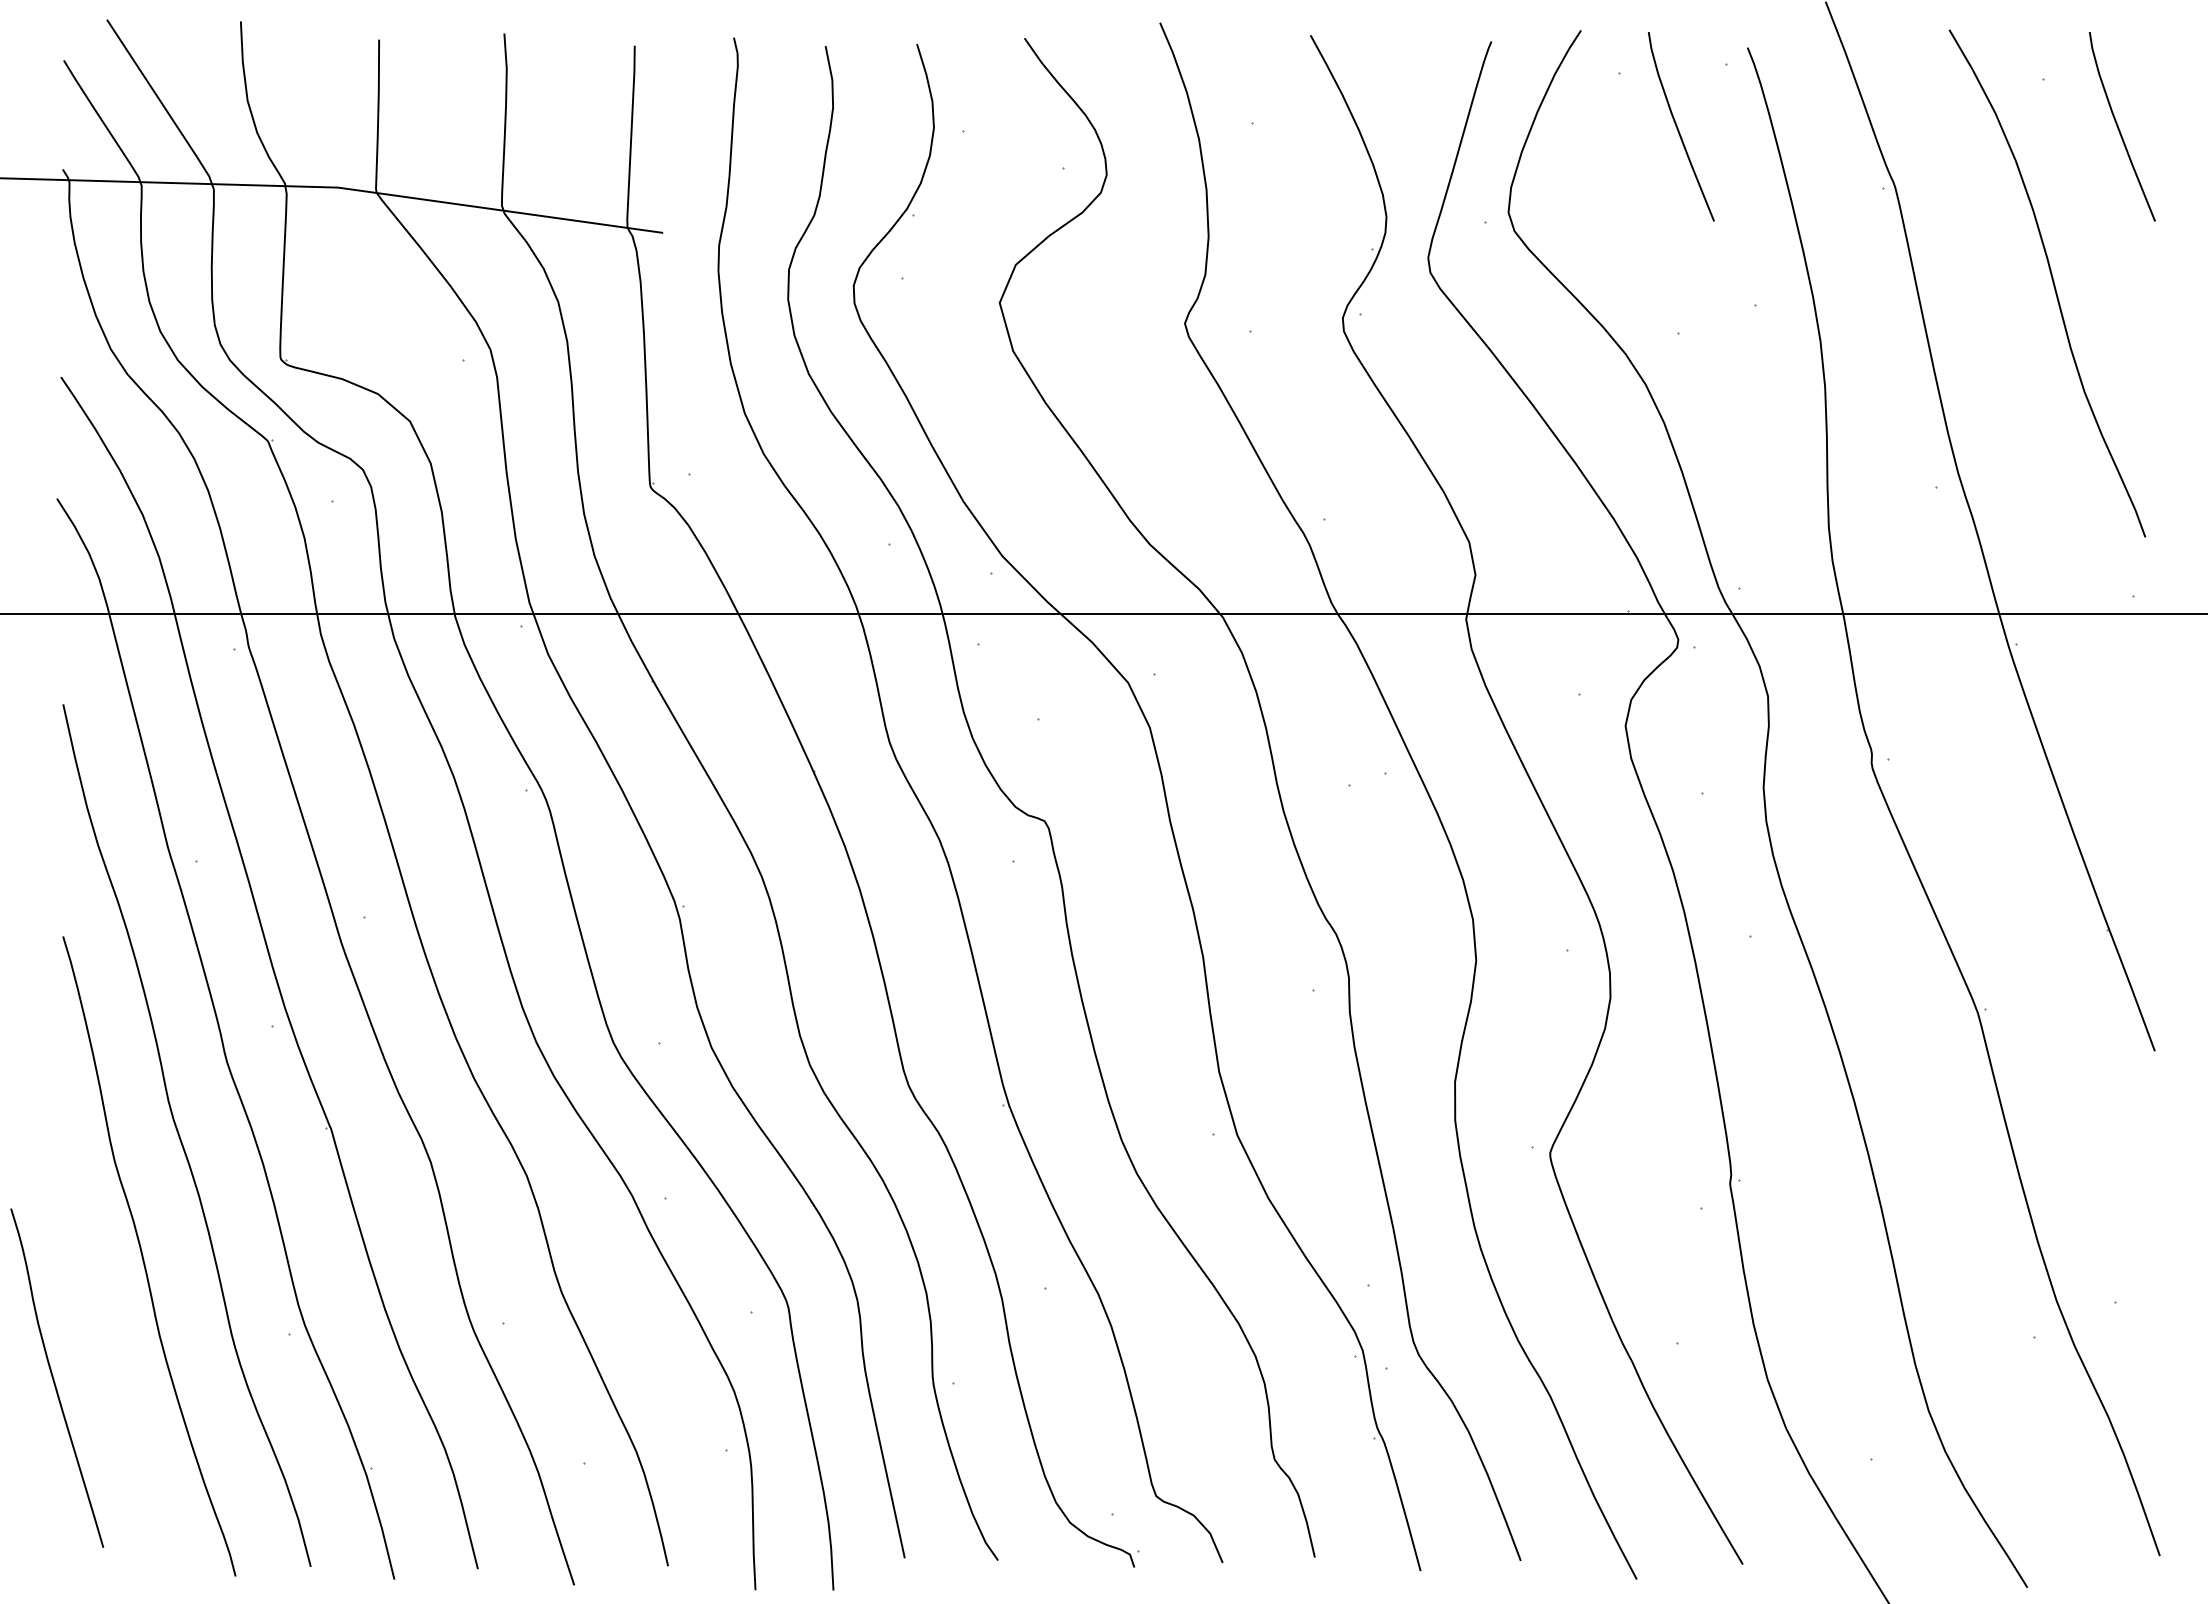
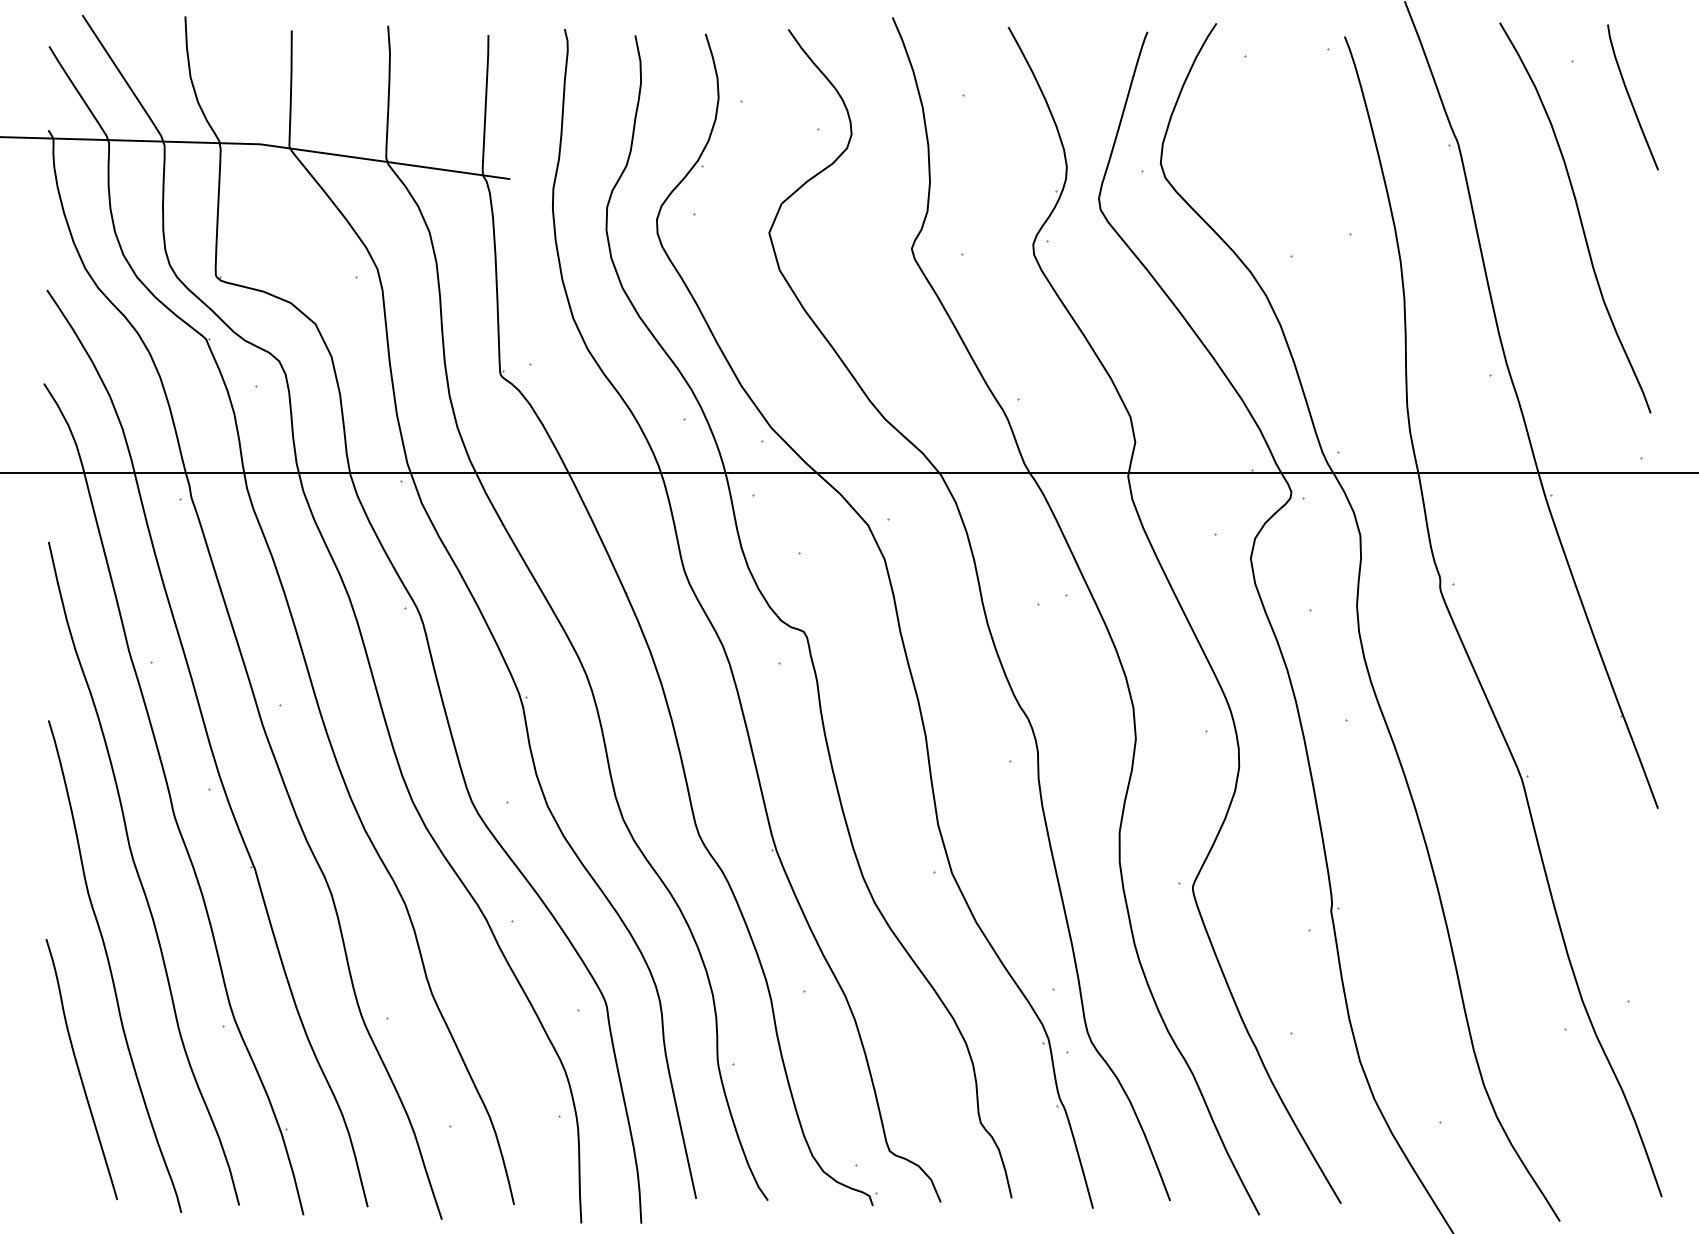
curve: (1678, 127) -> (1291, 98), removed
curve: (54, 1378) -> (79, 1069), moved

